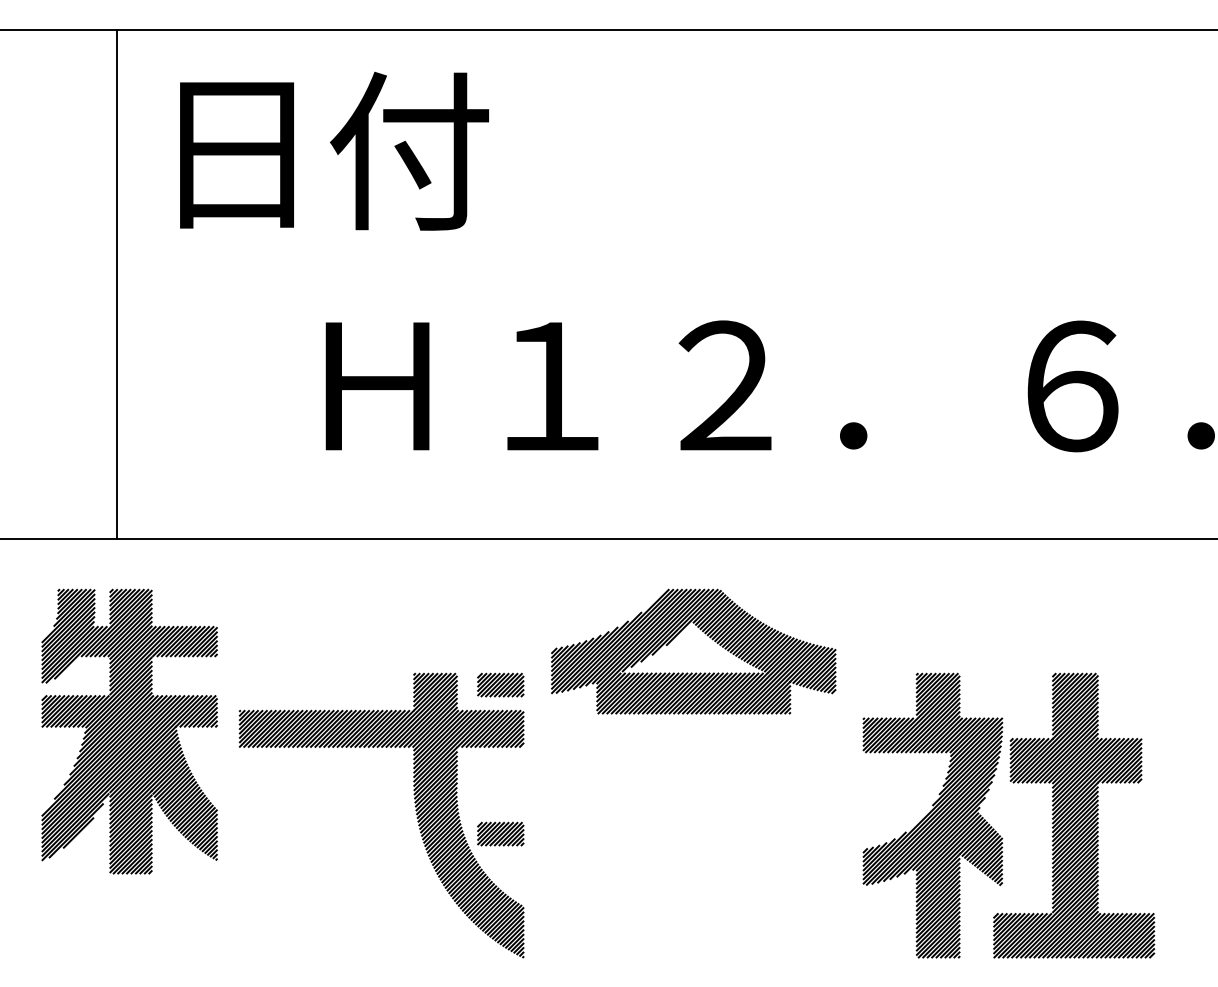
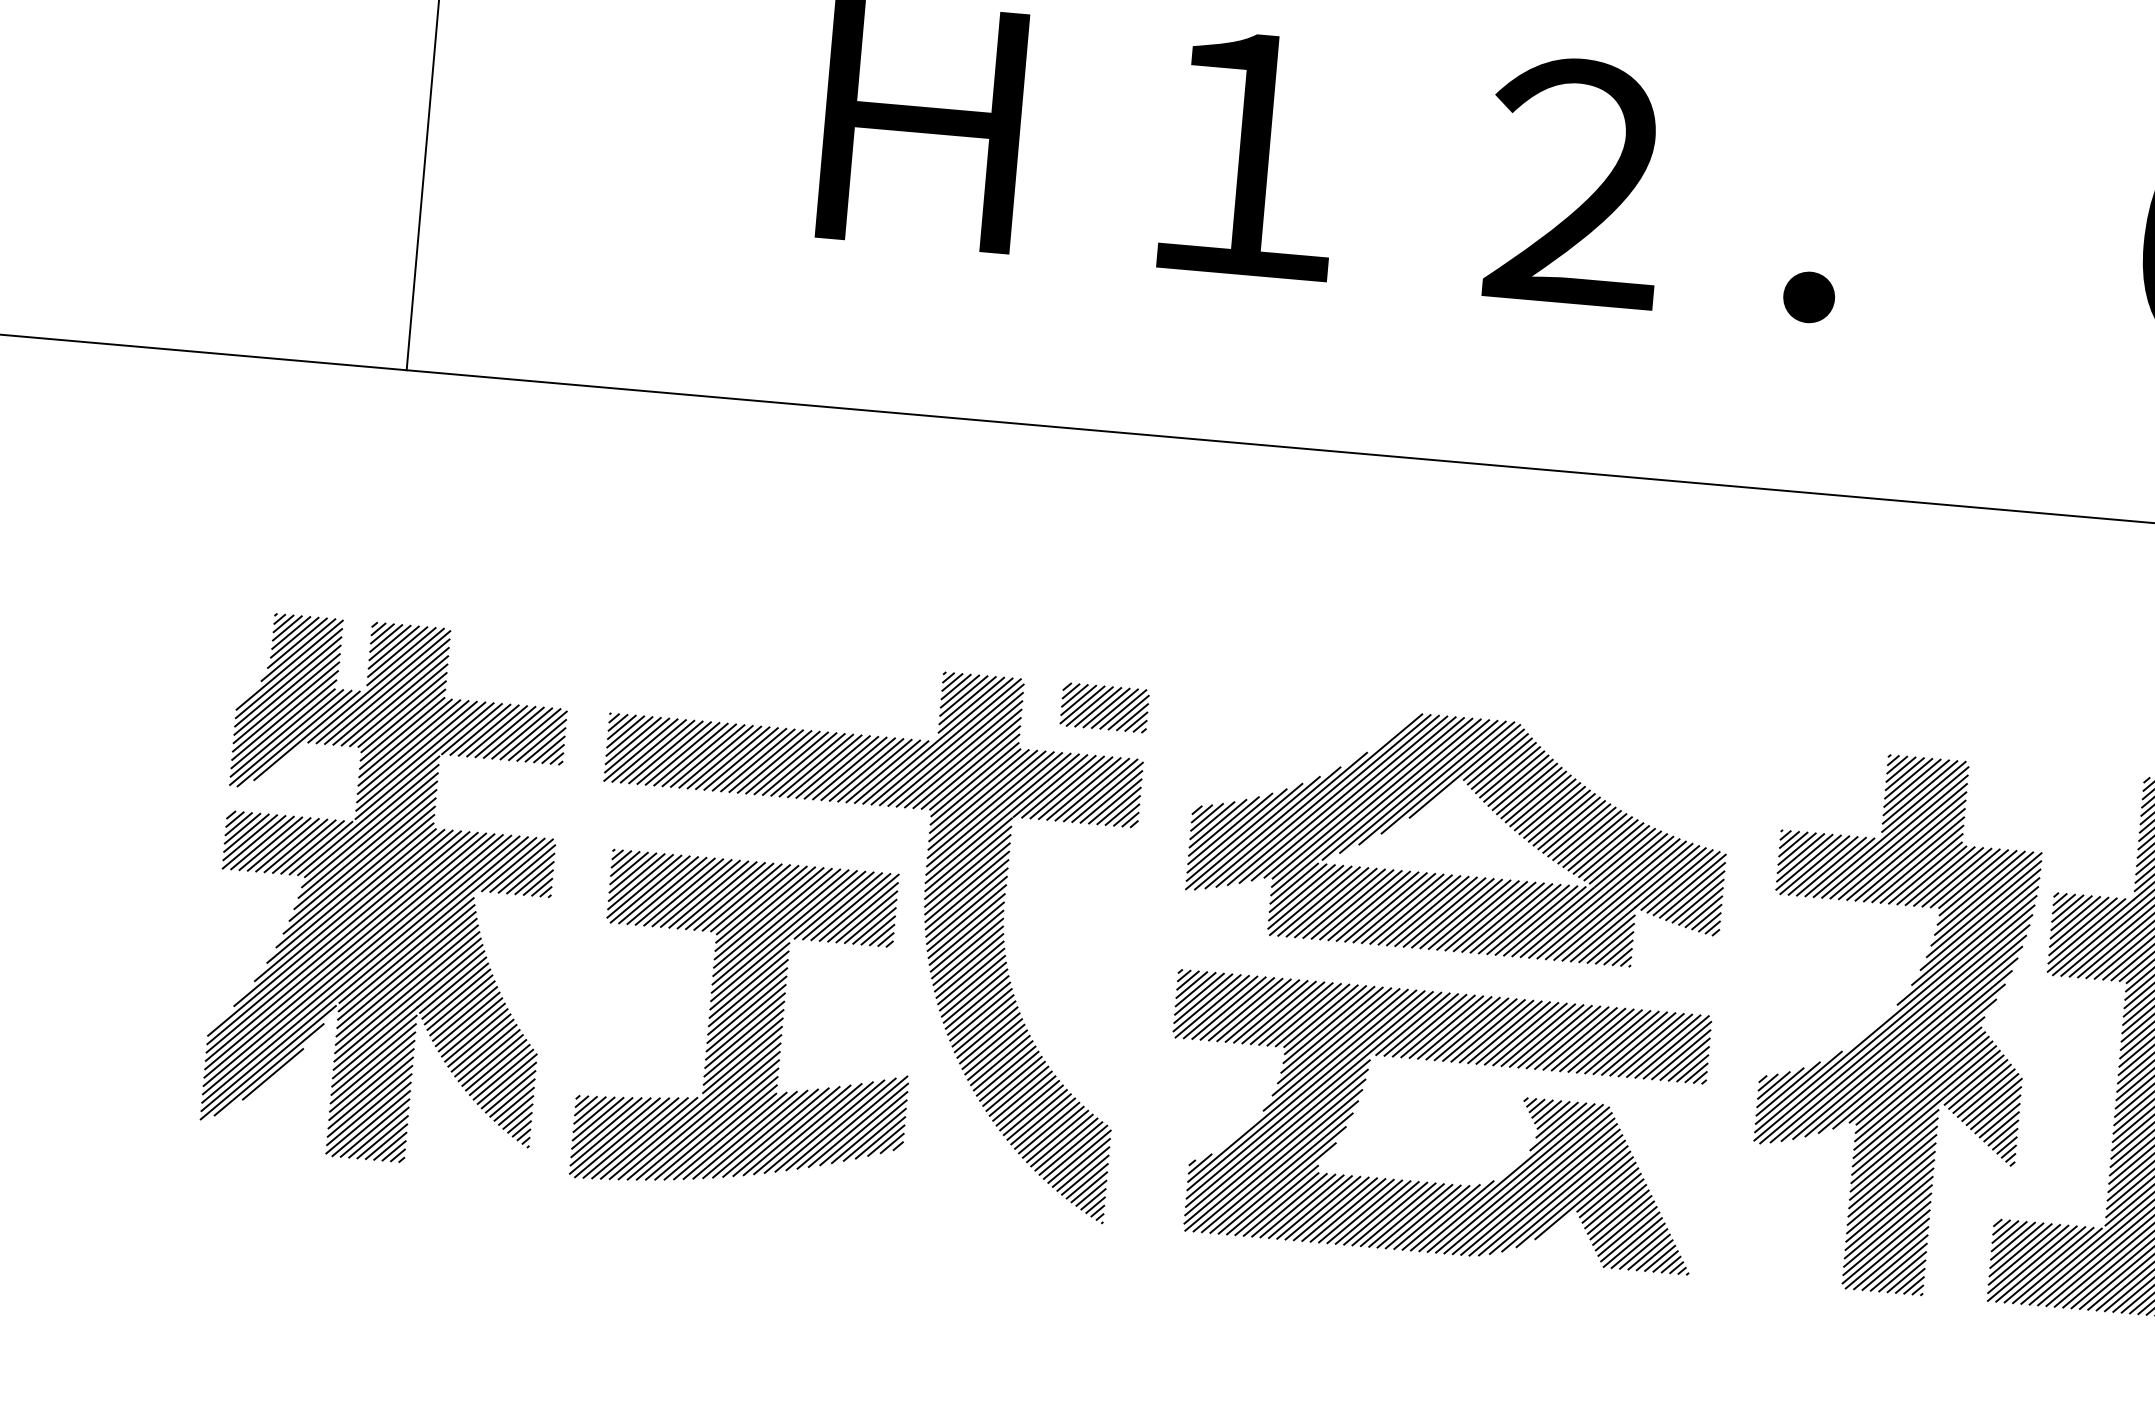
part: (693, 651) -> (1458, 834), moved
part: (129, 731) -> (385, 891), moved
part: (500, 833) -> (1079, 986), removed
part: (326, 869) -> (746, 1025), added
part: (697, 919) -> (1436, 1180), added

